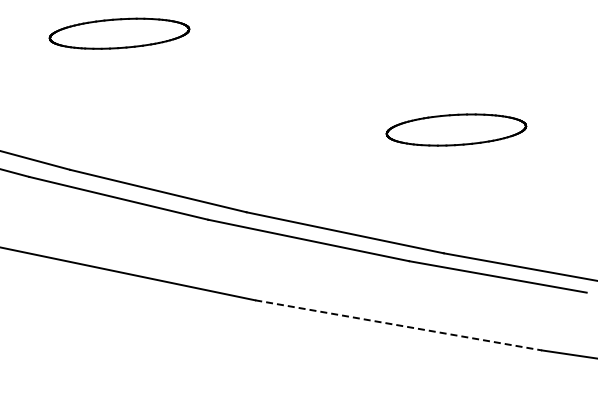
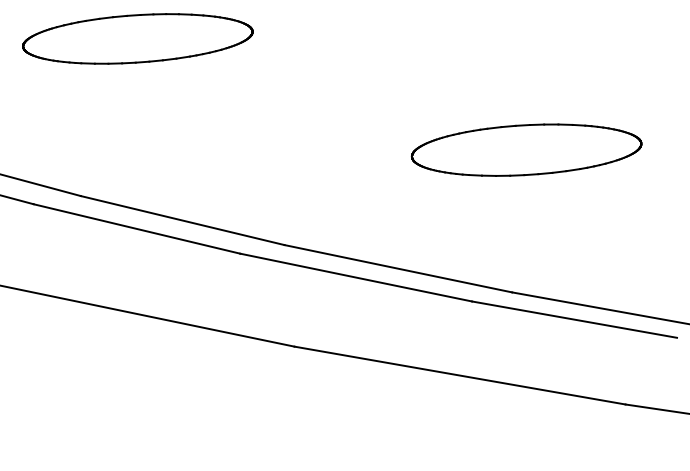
part: (119, 33) -> (137, 38), size x1.43
part: (456, 129) -> (526, 149), size x1.43
line: (398, 325) -> (459, 375), dashed -> solid

